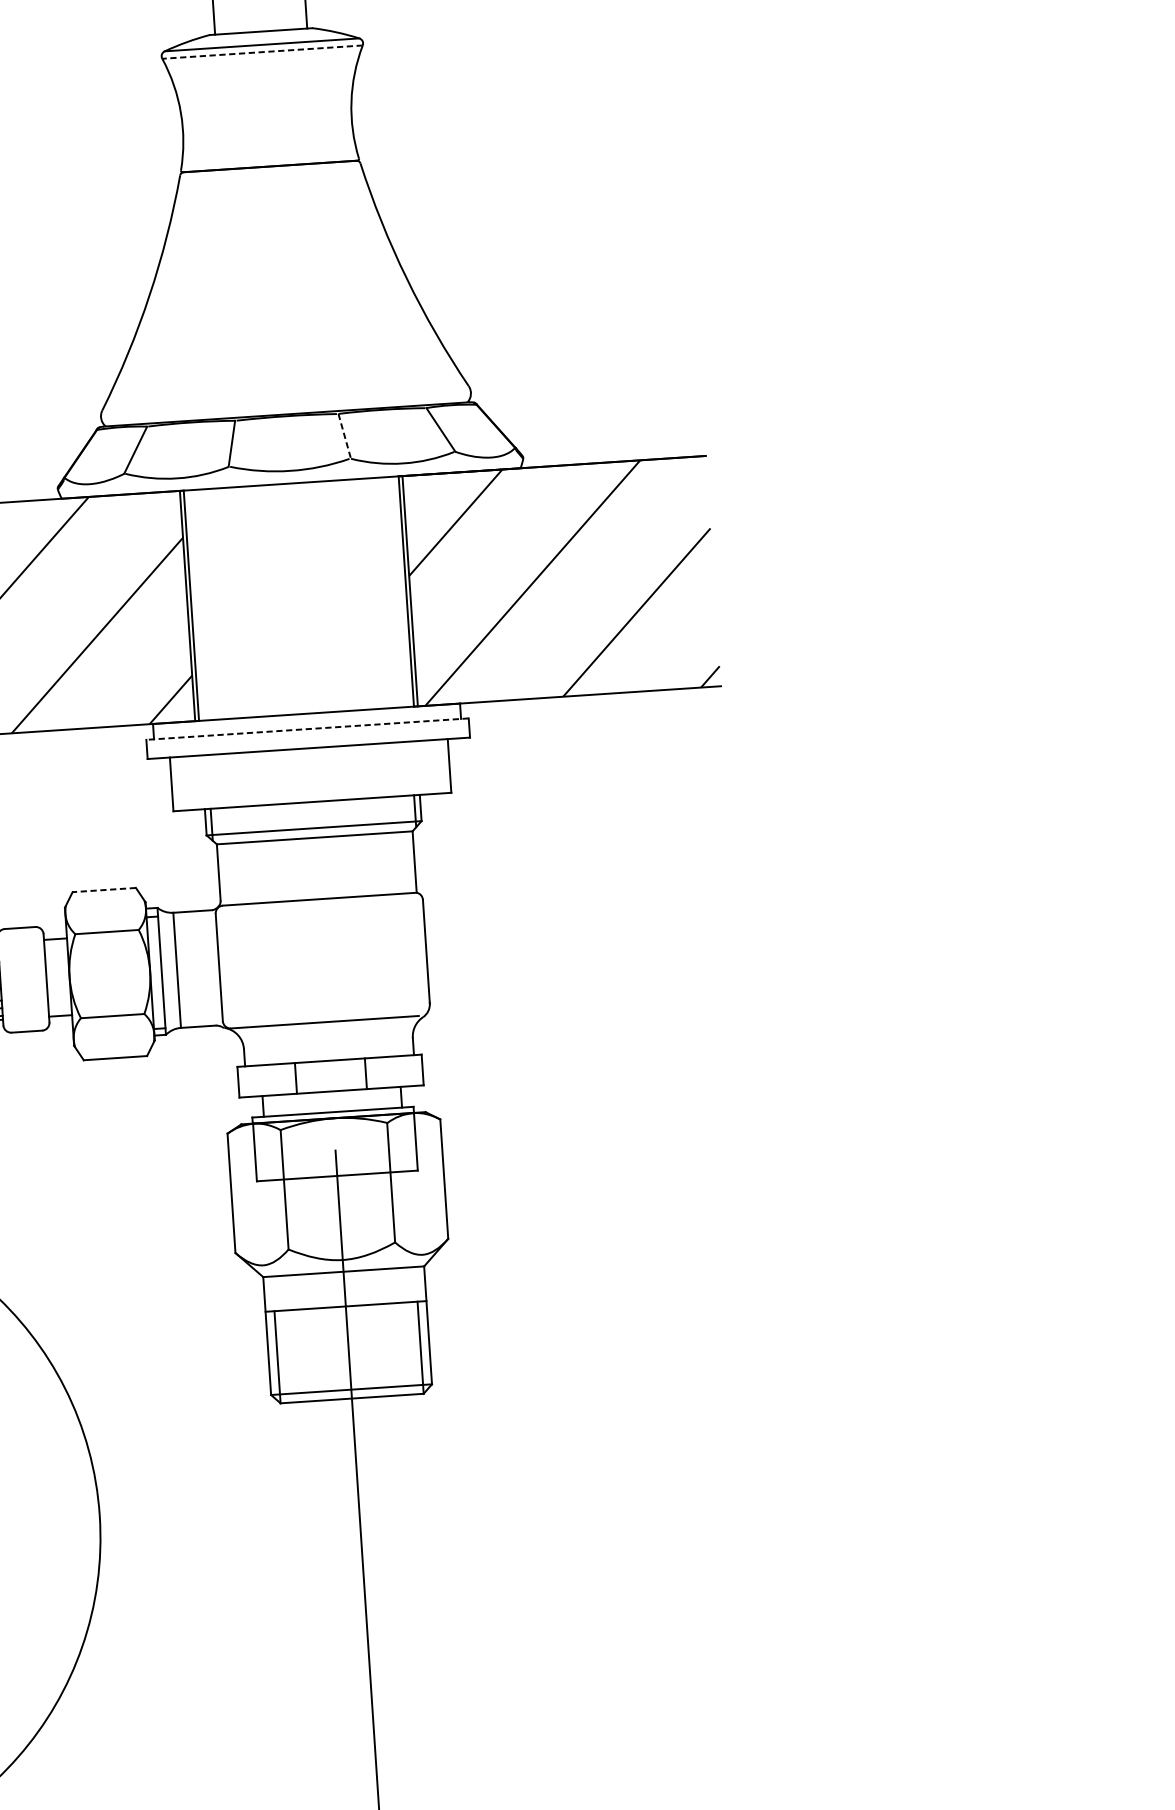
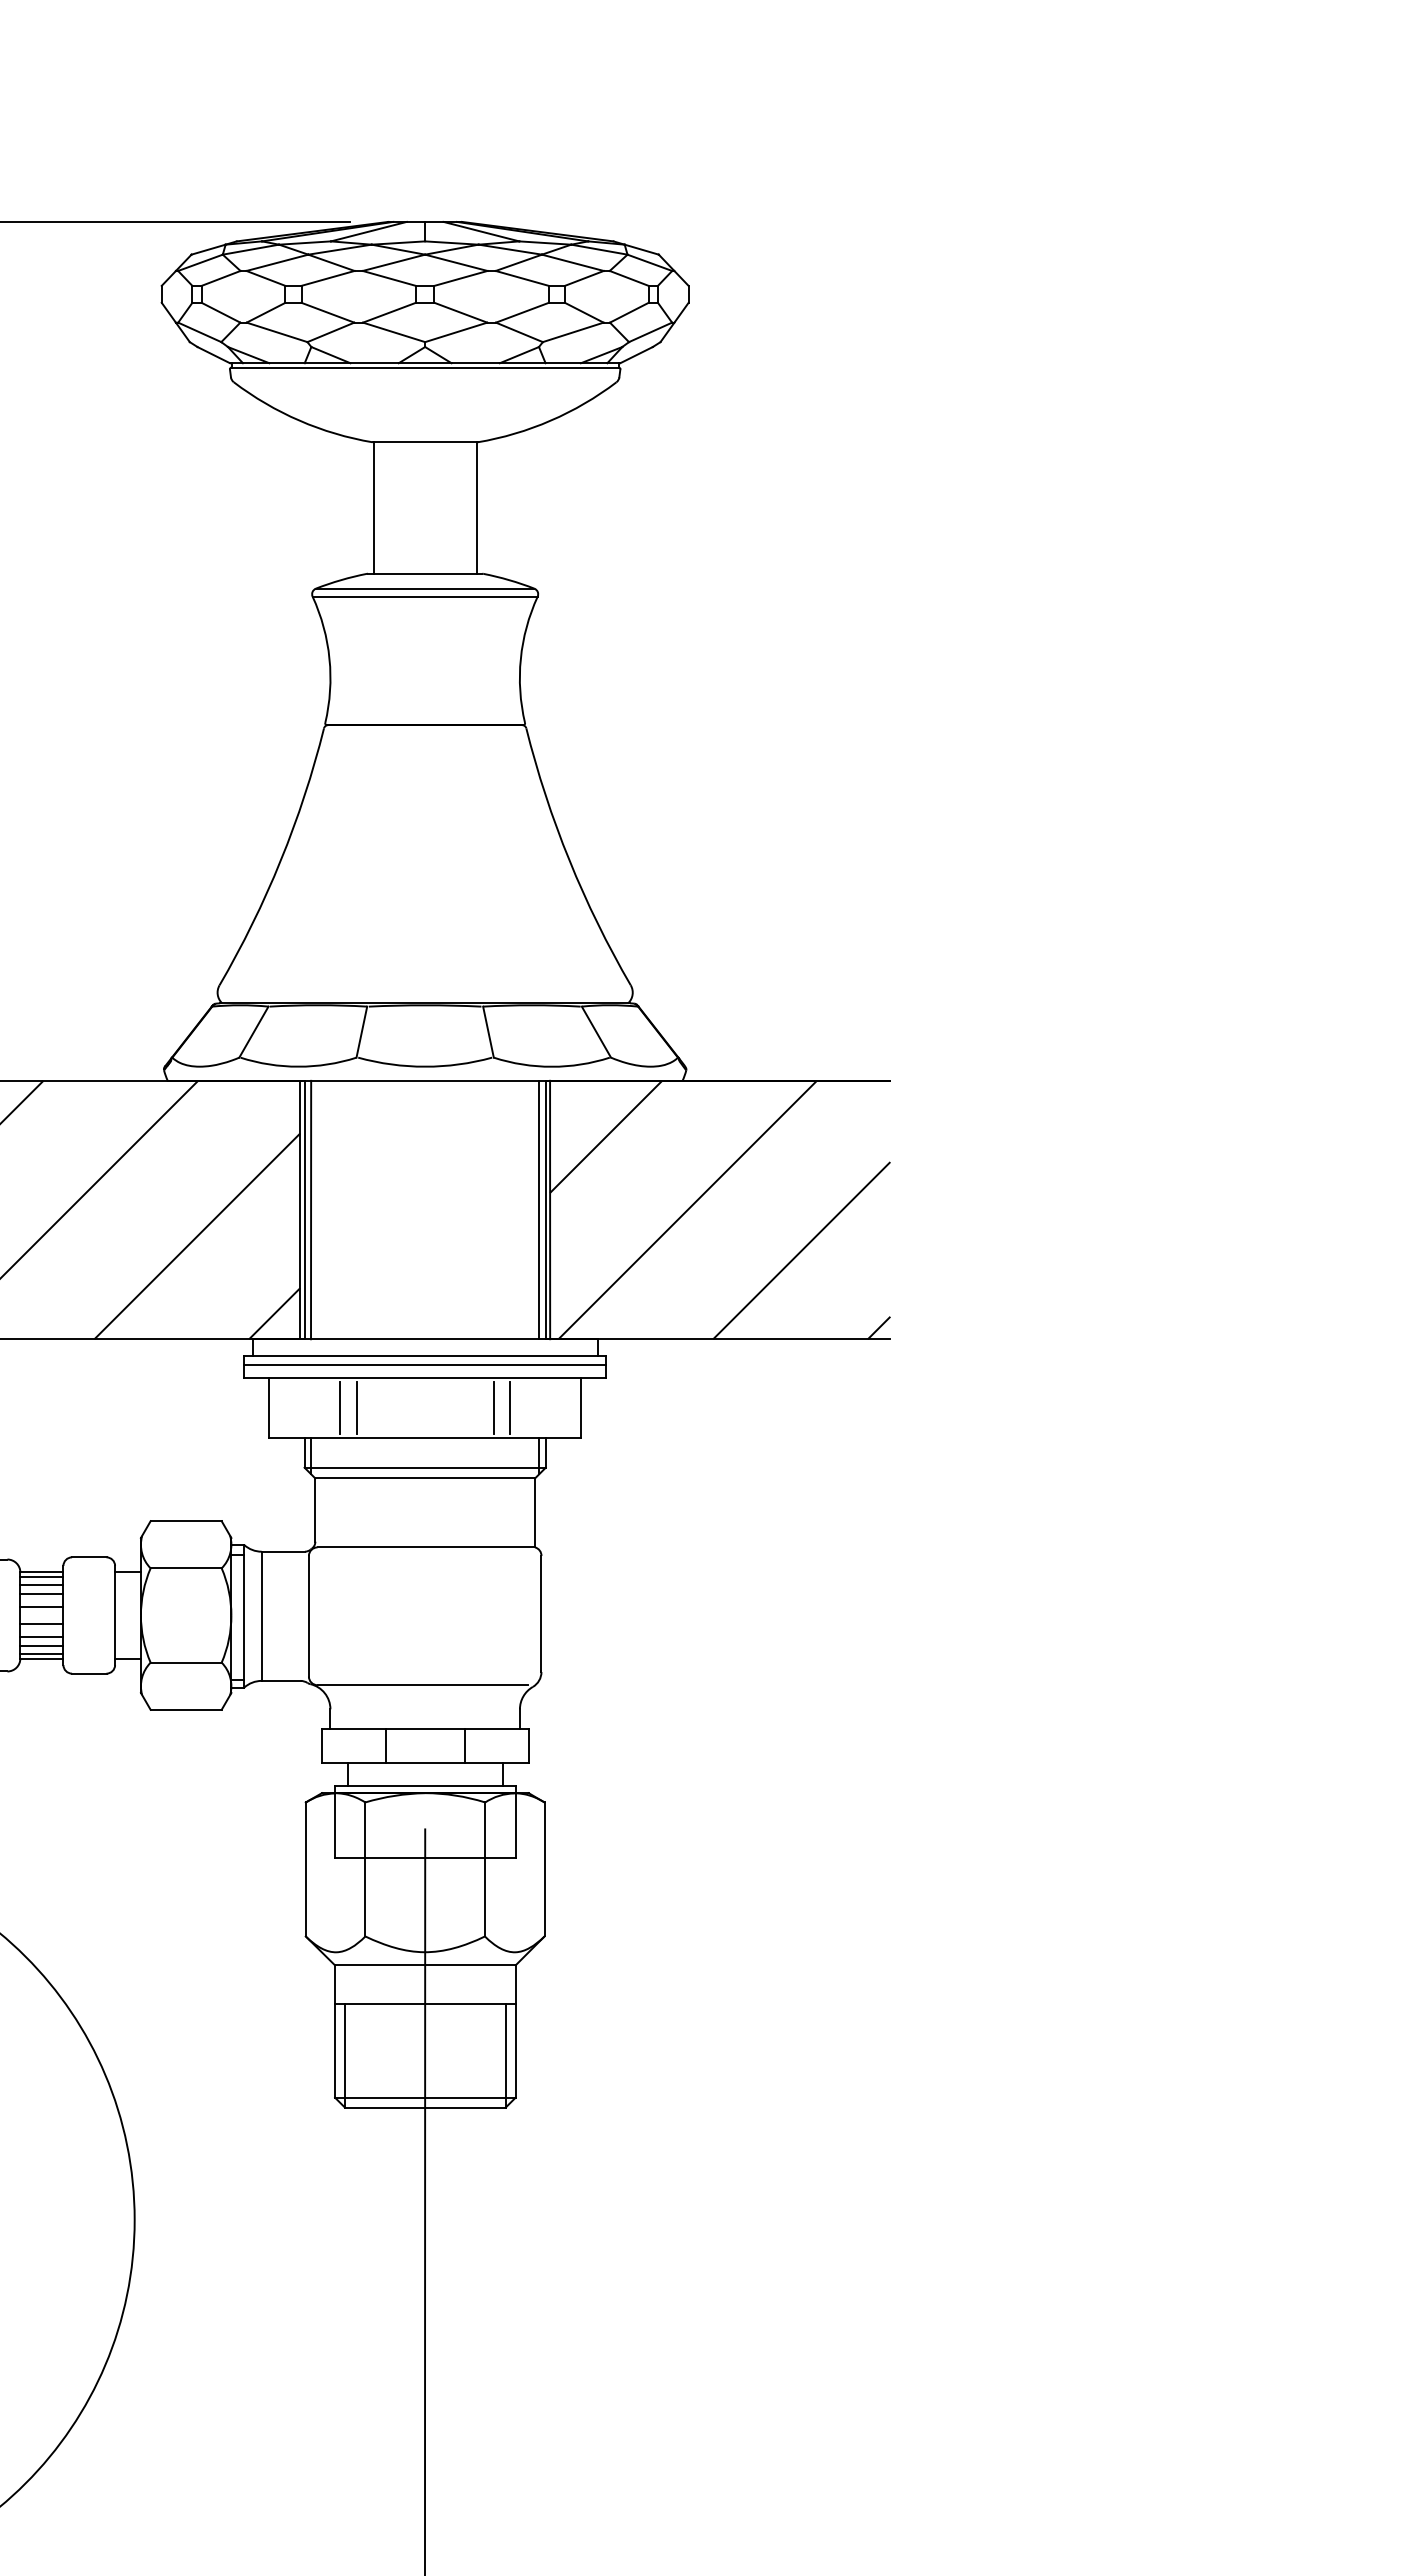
line: (261, 51) -> (424, 596), dashed -> solid
line: (344, 436) -> (488, 1032), dashed -> solid
line: (400, 591) -> (539, 1209), added
line: (197, 604) -> (311, 1209), added
line: (307, 729) -> (425, 1356), dashed -> solid
line: (308, 737) -> (425, 1365), added
line: (386, 770) -> (510, 1408), added
line: (371, 771) -> (493, 1408), added
line: (249, 779) -> (356, 1408), added
line: (235, 780) -> (340, 1408), added
line: (104, 890) -> (186, 1521), dashed -> solid

